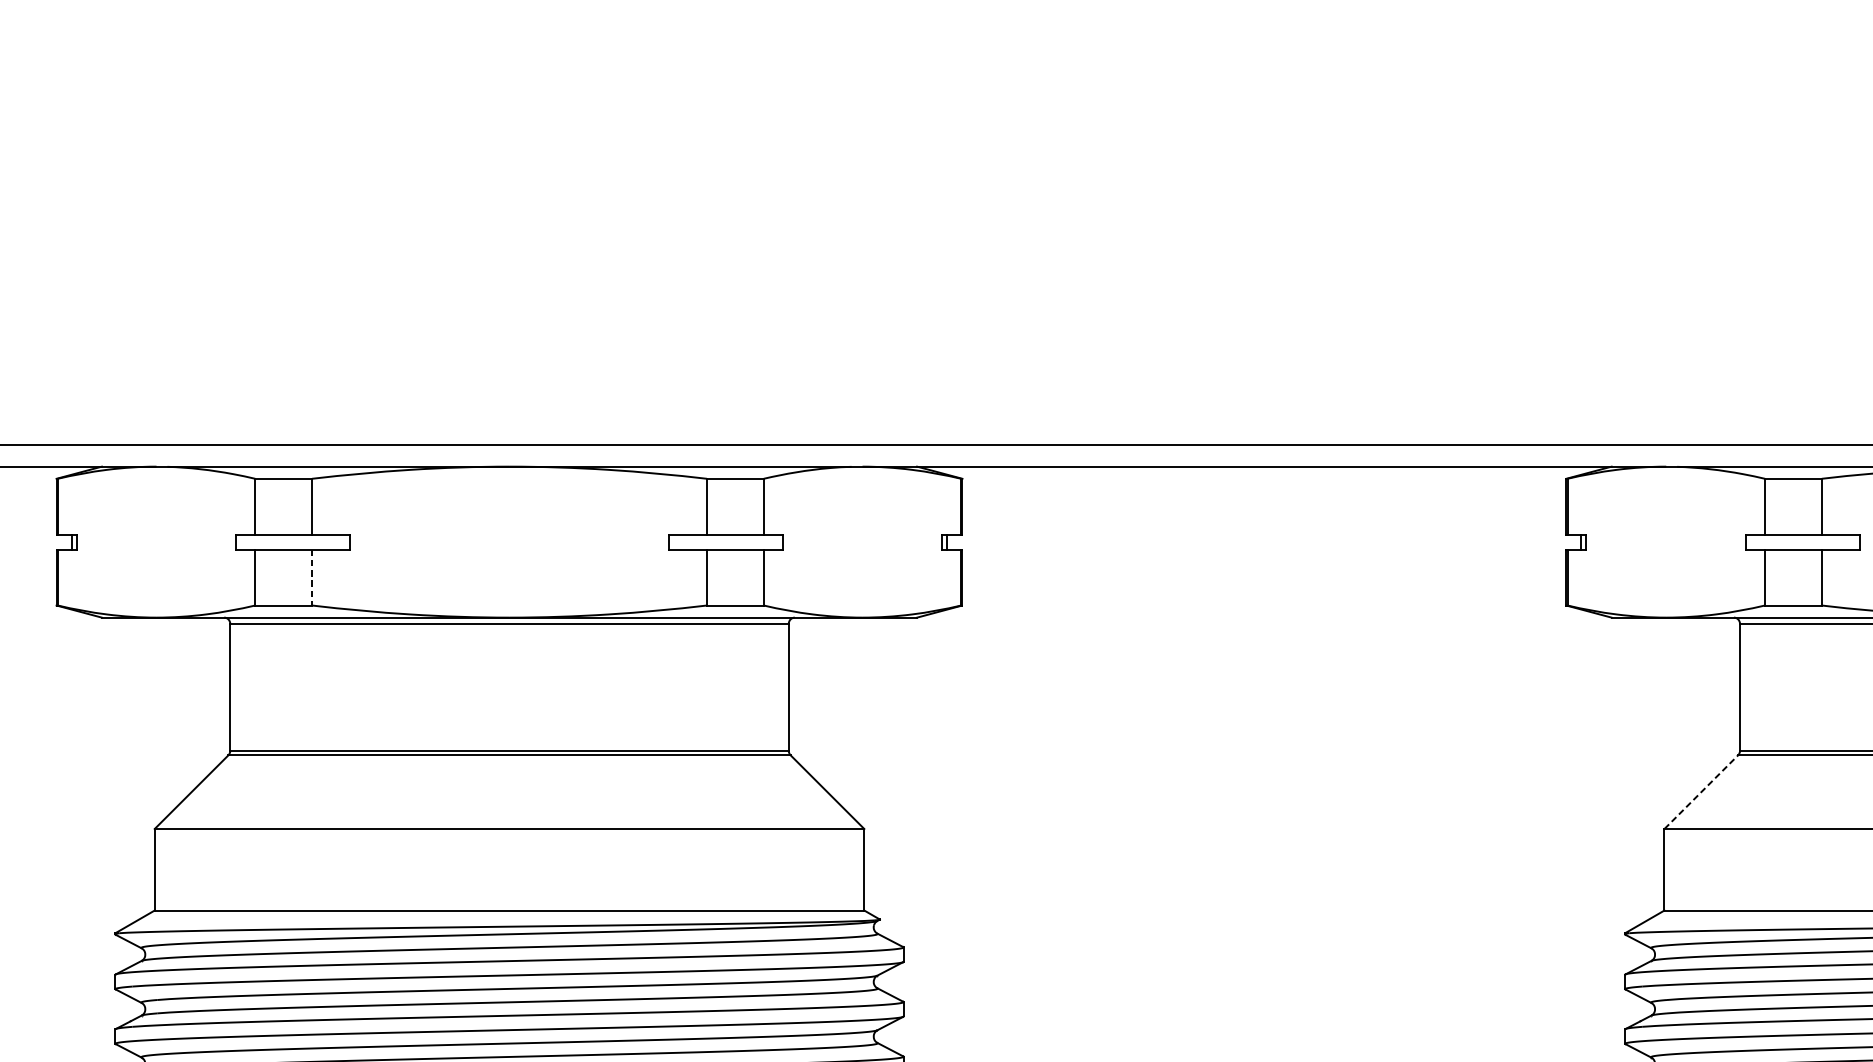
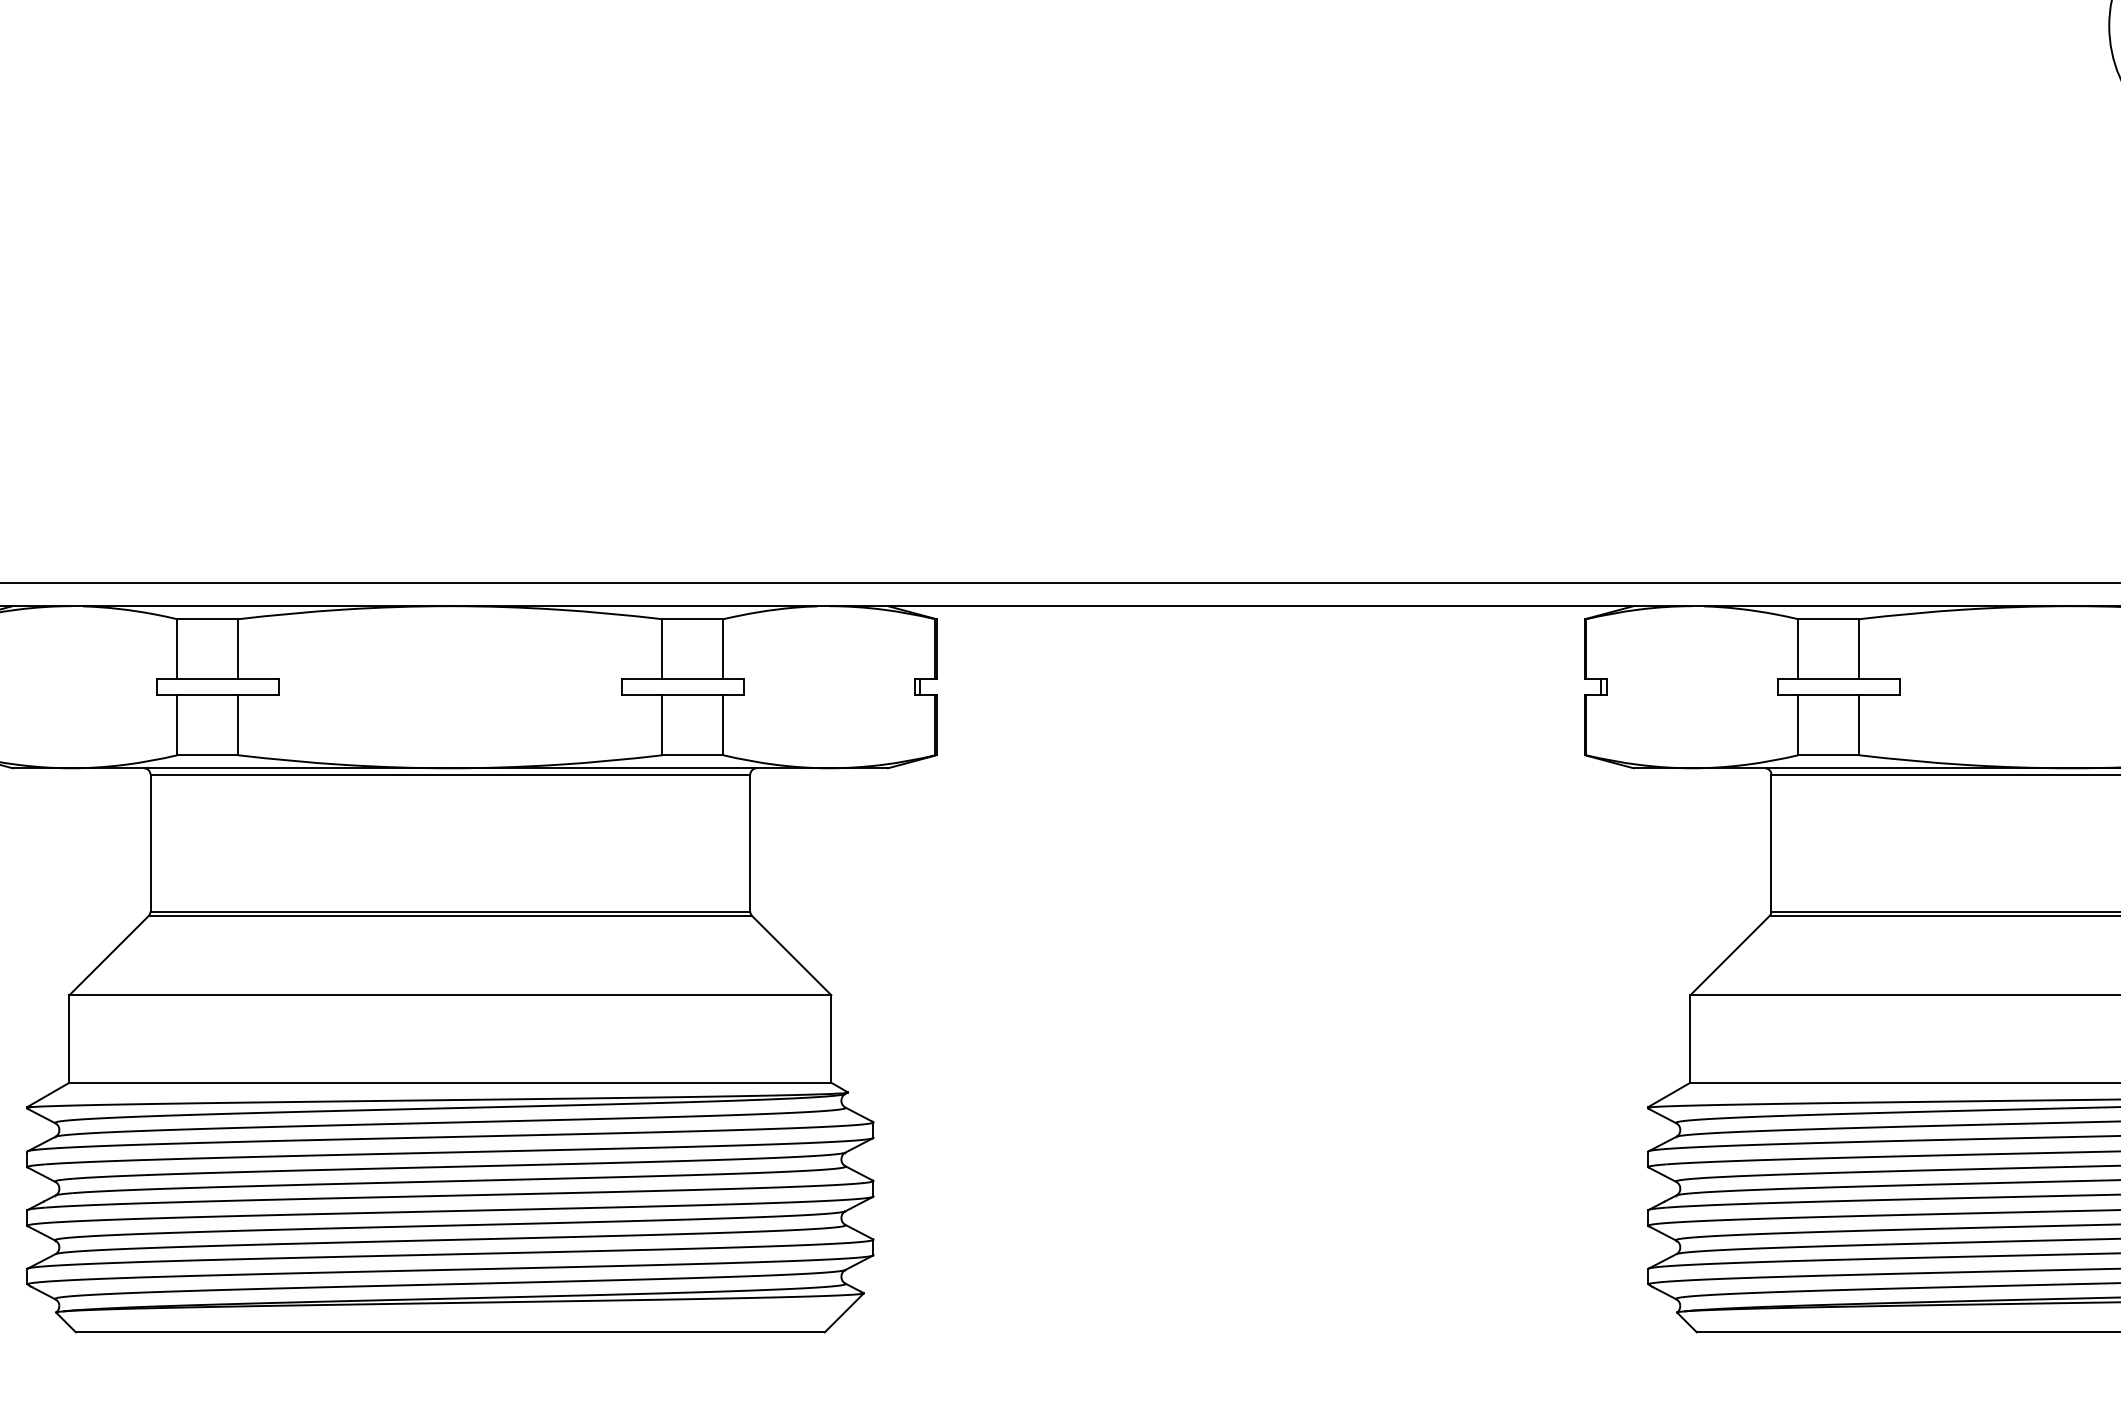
line: (312, 577) -> (238, 725), dashed -> solid
line: (1700, 792) -> (1729, 955), dashed -> solid

